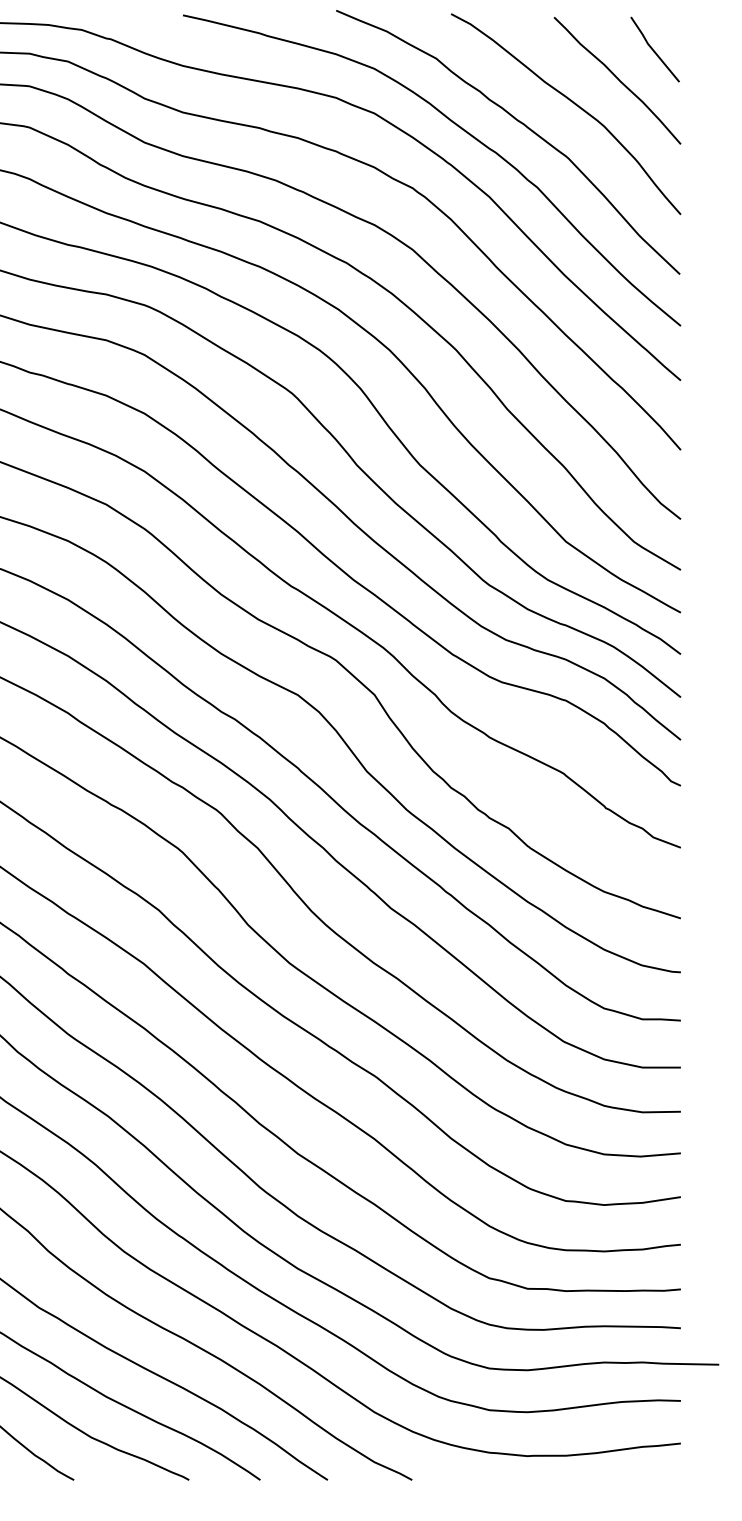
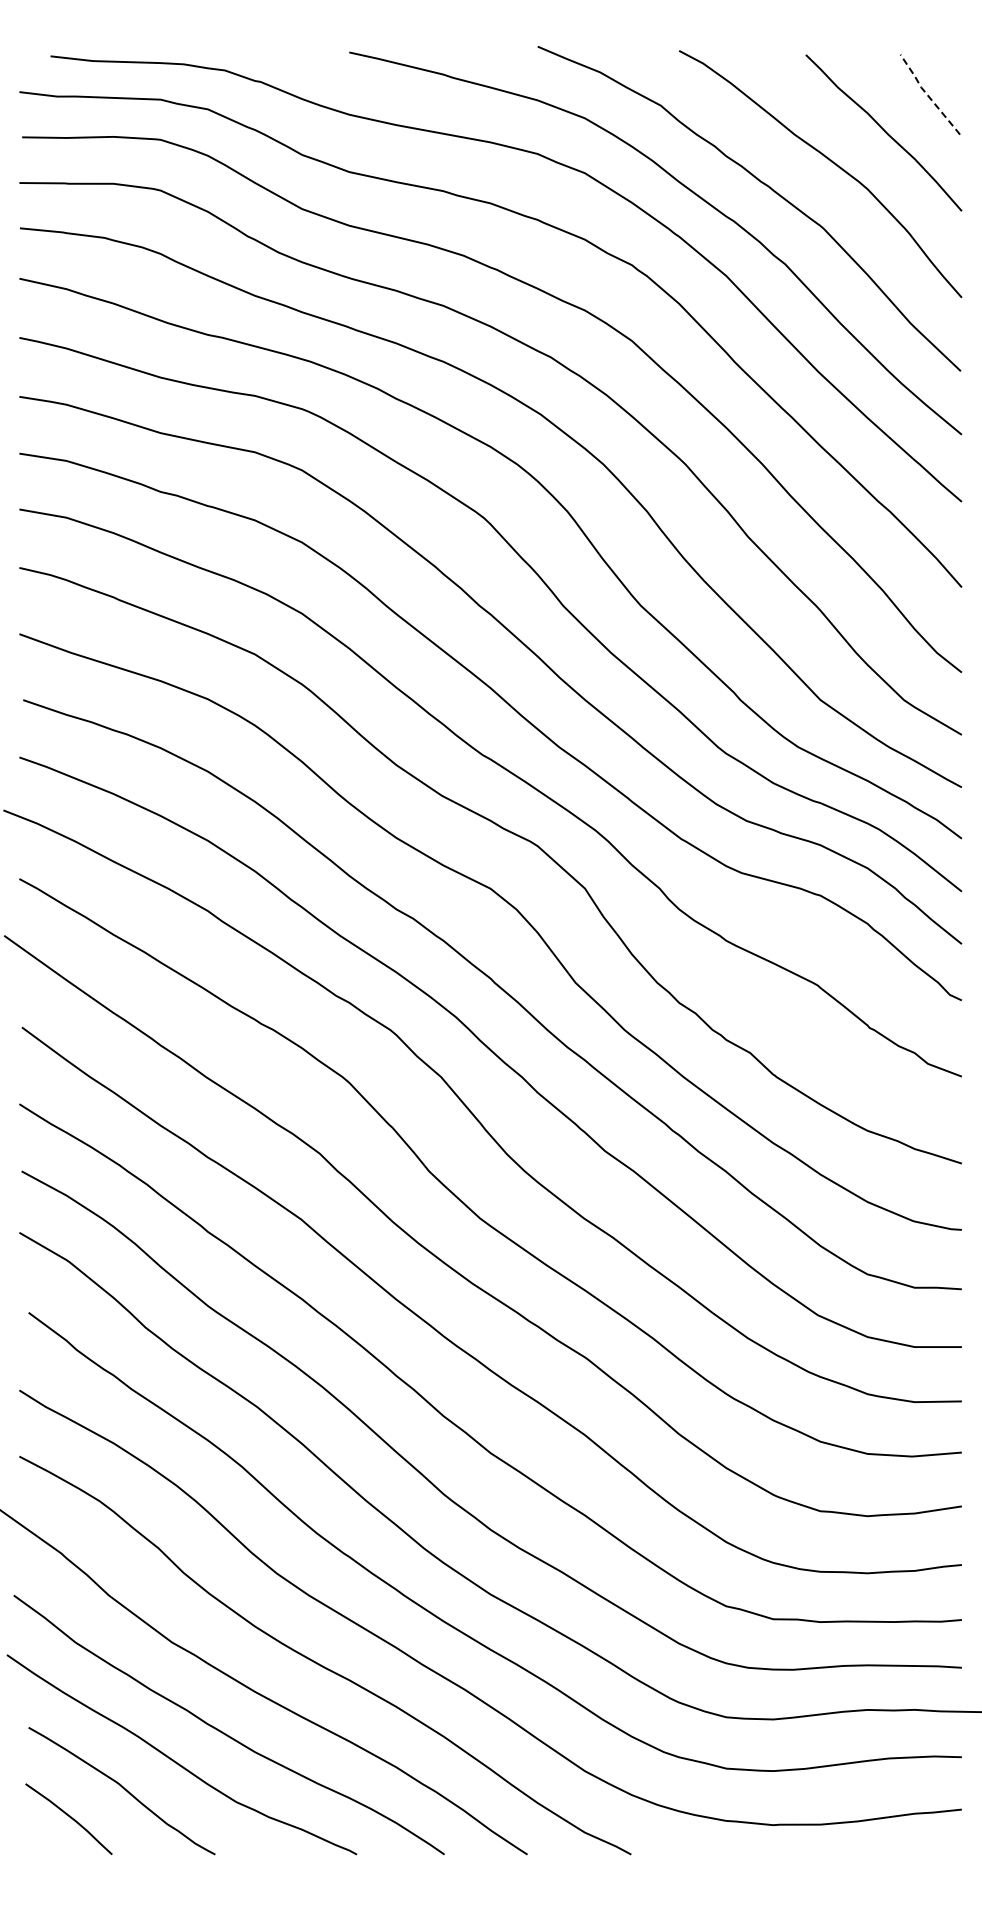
line: (652, 50) -> (927, 95), solid -> dashed

